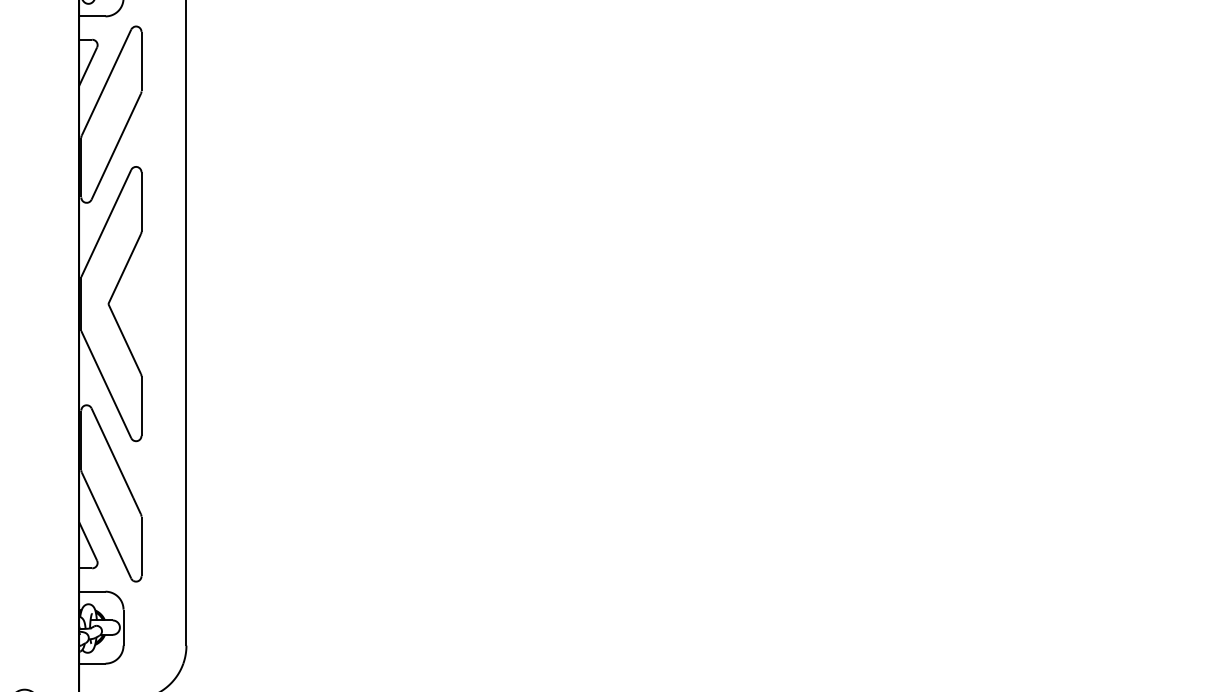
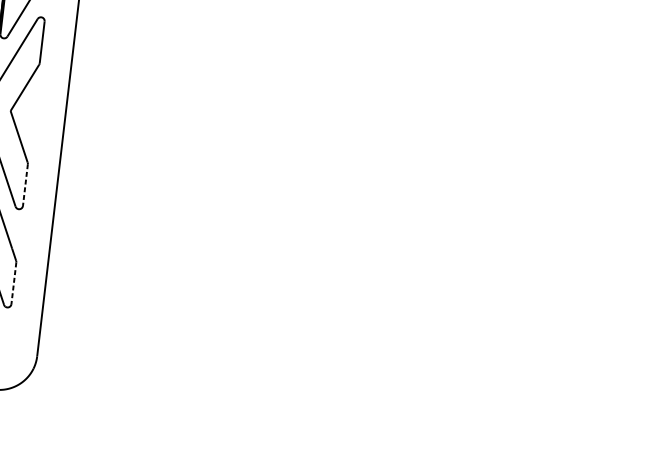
line: (141, 406) -> (25, 185), solid -> dashed
line: (141, 546) -> (13, 283), solid -> dashed

